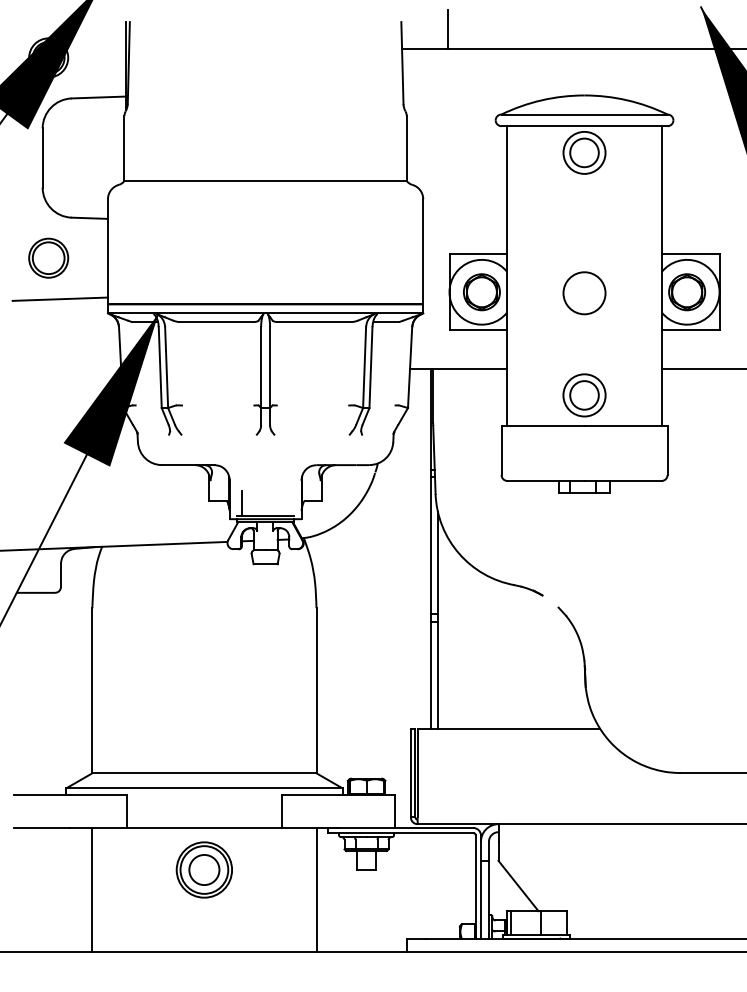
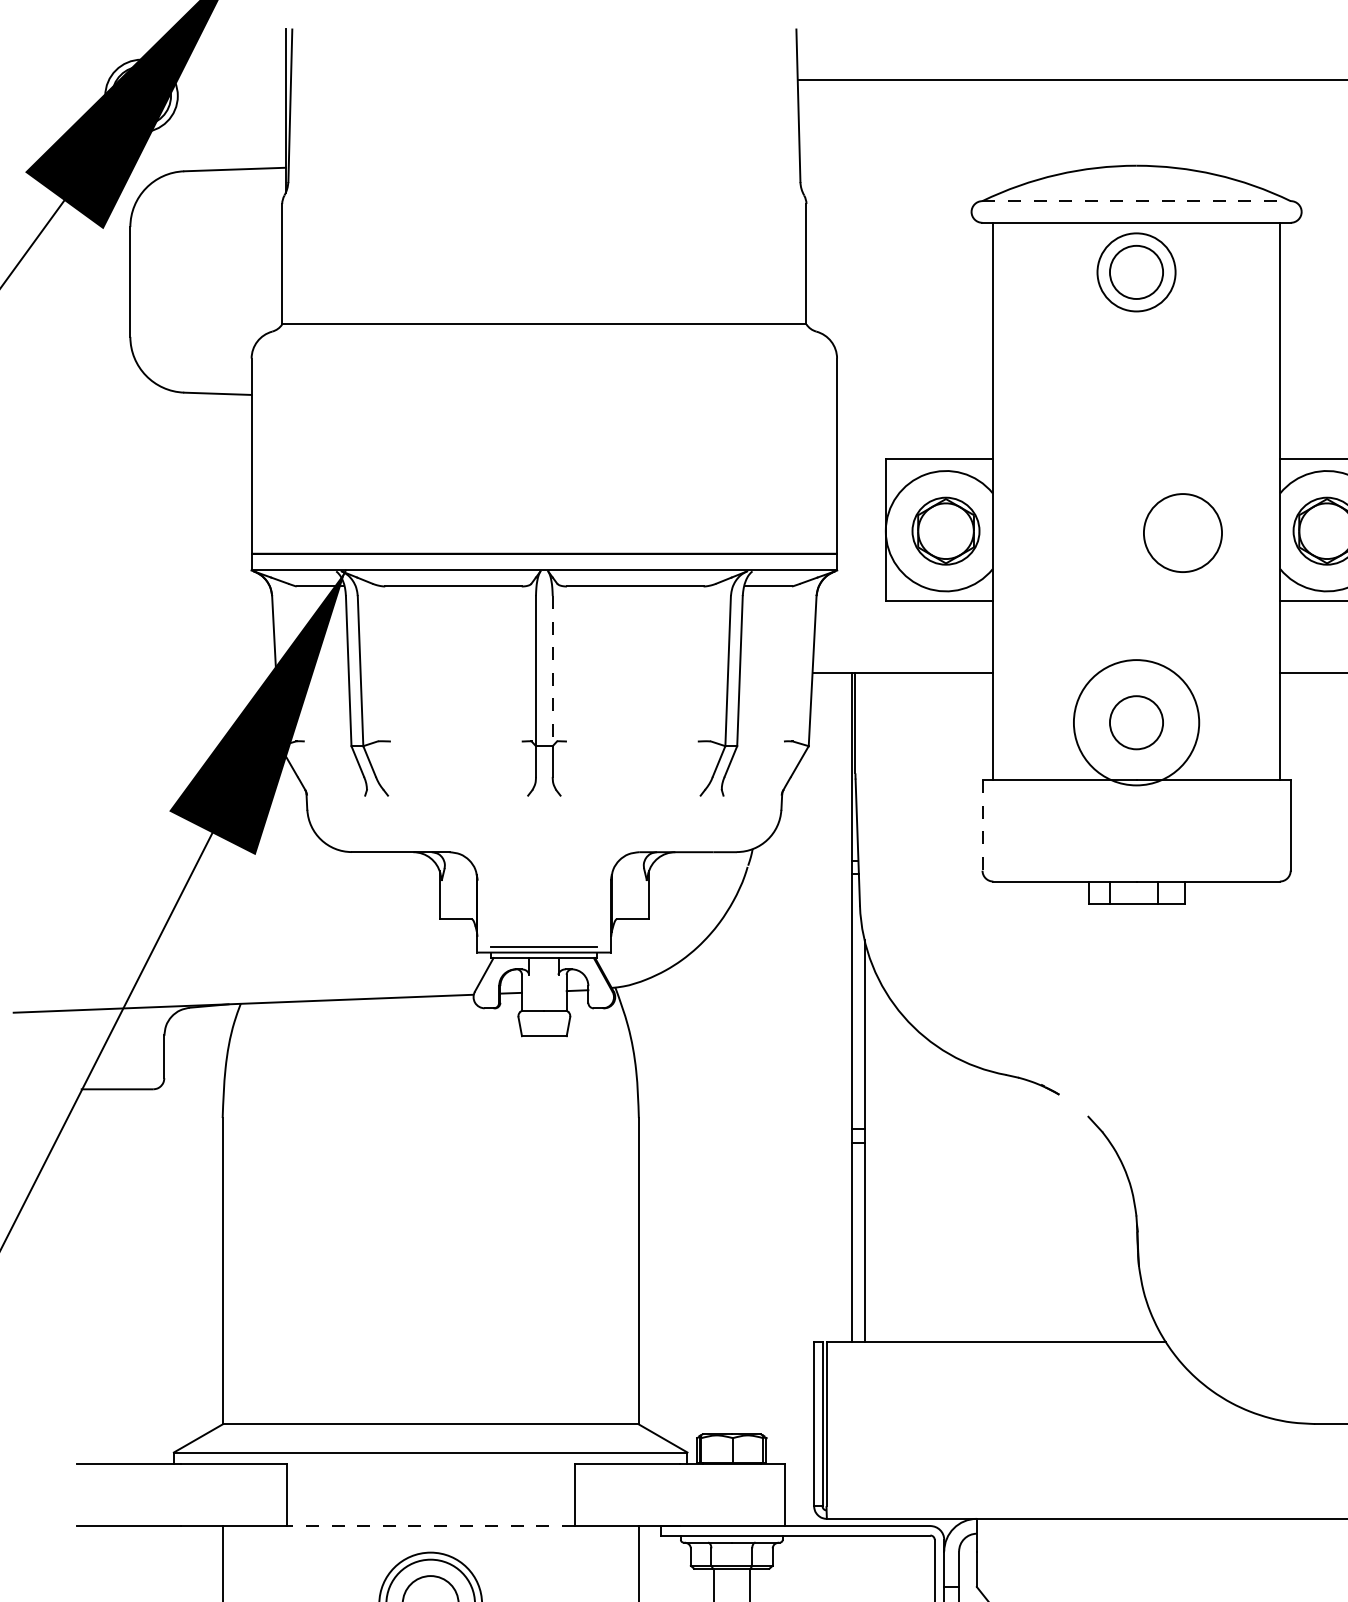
line: (448, 29) -> (883, 43), removed
line: (585, 114) -> (1138, 201), solid -> dashed
part: (48, 257) -> (141, 466), removed
circle: (584, 293) -> (1182, 533), moved
line: (59, 298) -> (161, 542), removed
line: (270, 368) -> (553, 672), solid -> dashed
circle: (584, 395) -> (1136, 722), size x1.6
line: (501, 451) -> (982, 826), solid -> dashed
line: (241, 503) -> (499, 923), removed
line: (204, 828) -> (430, 1526), solid -> dashed

